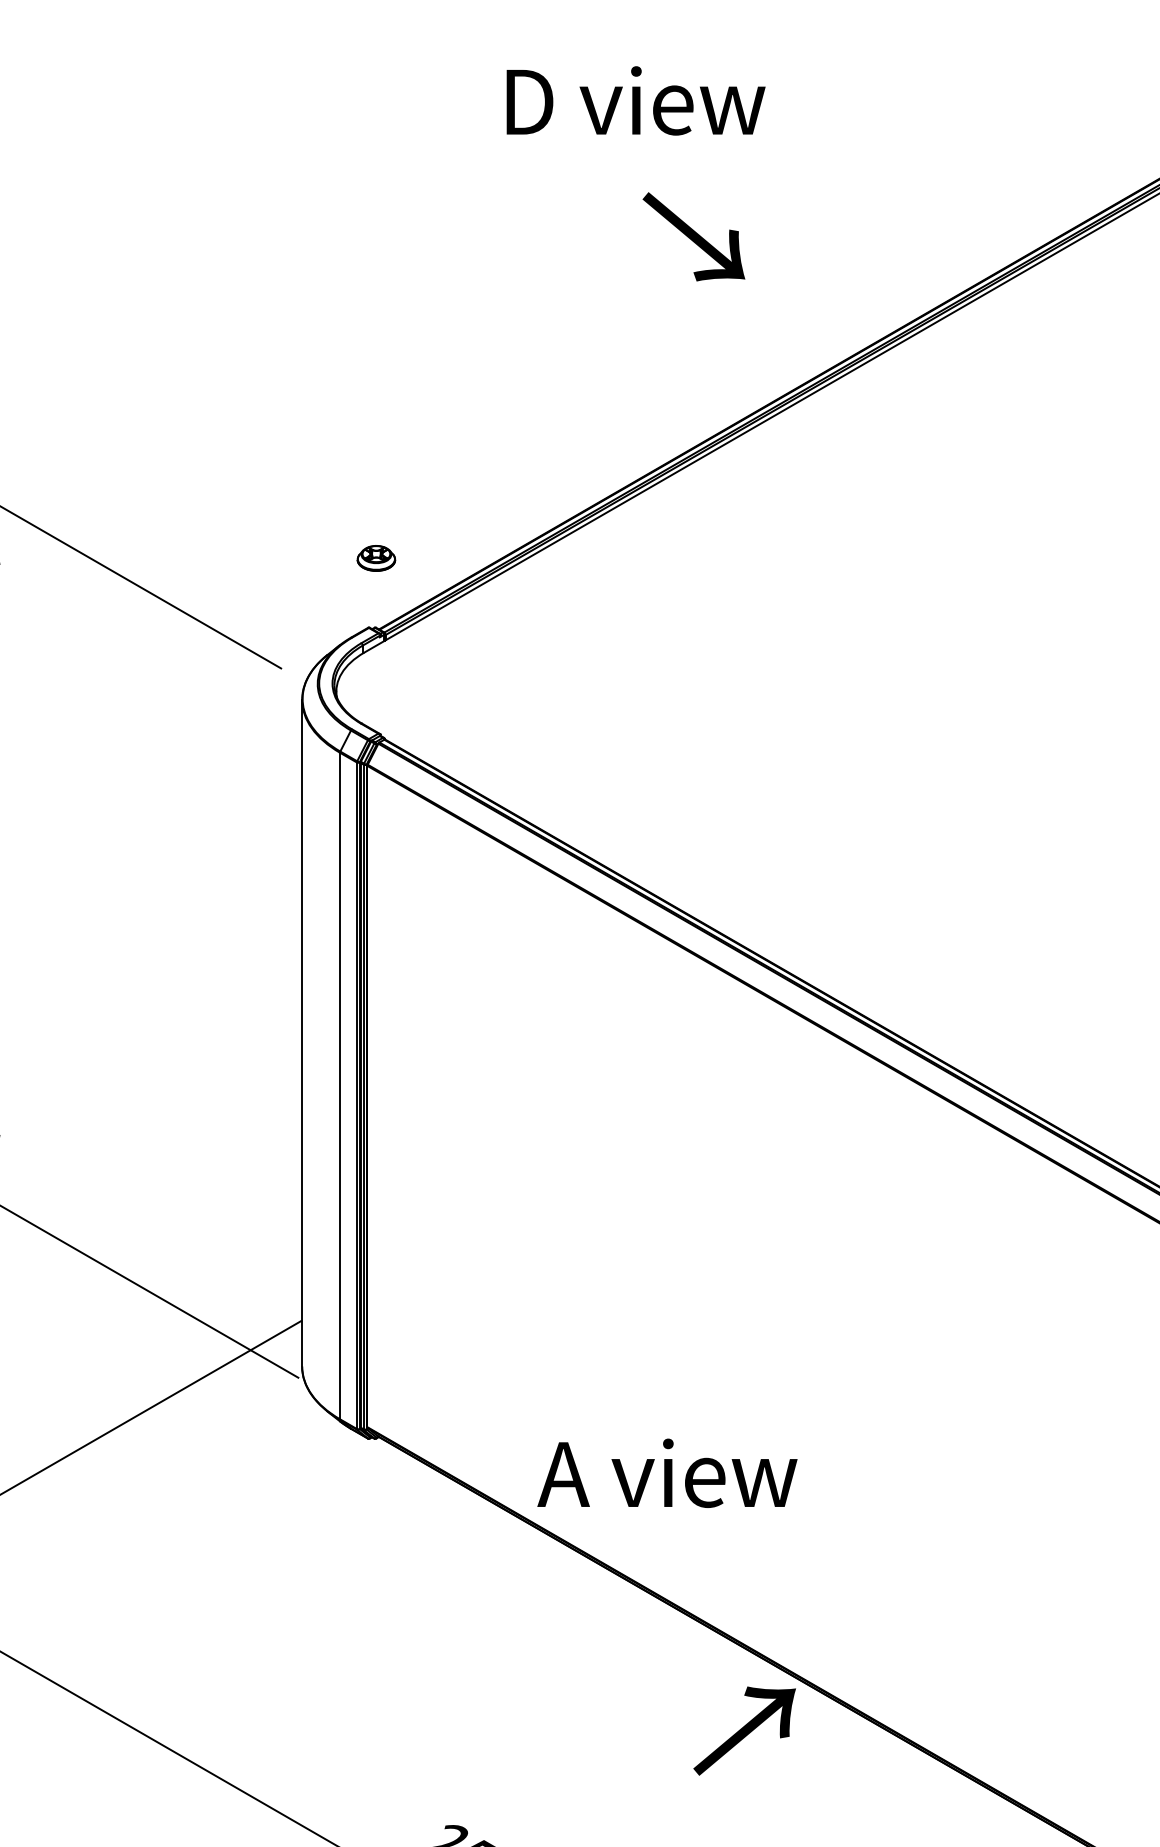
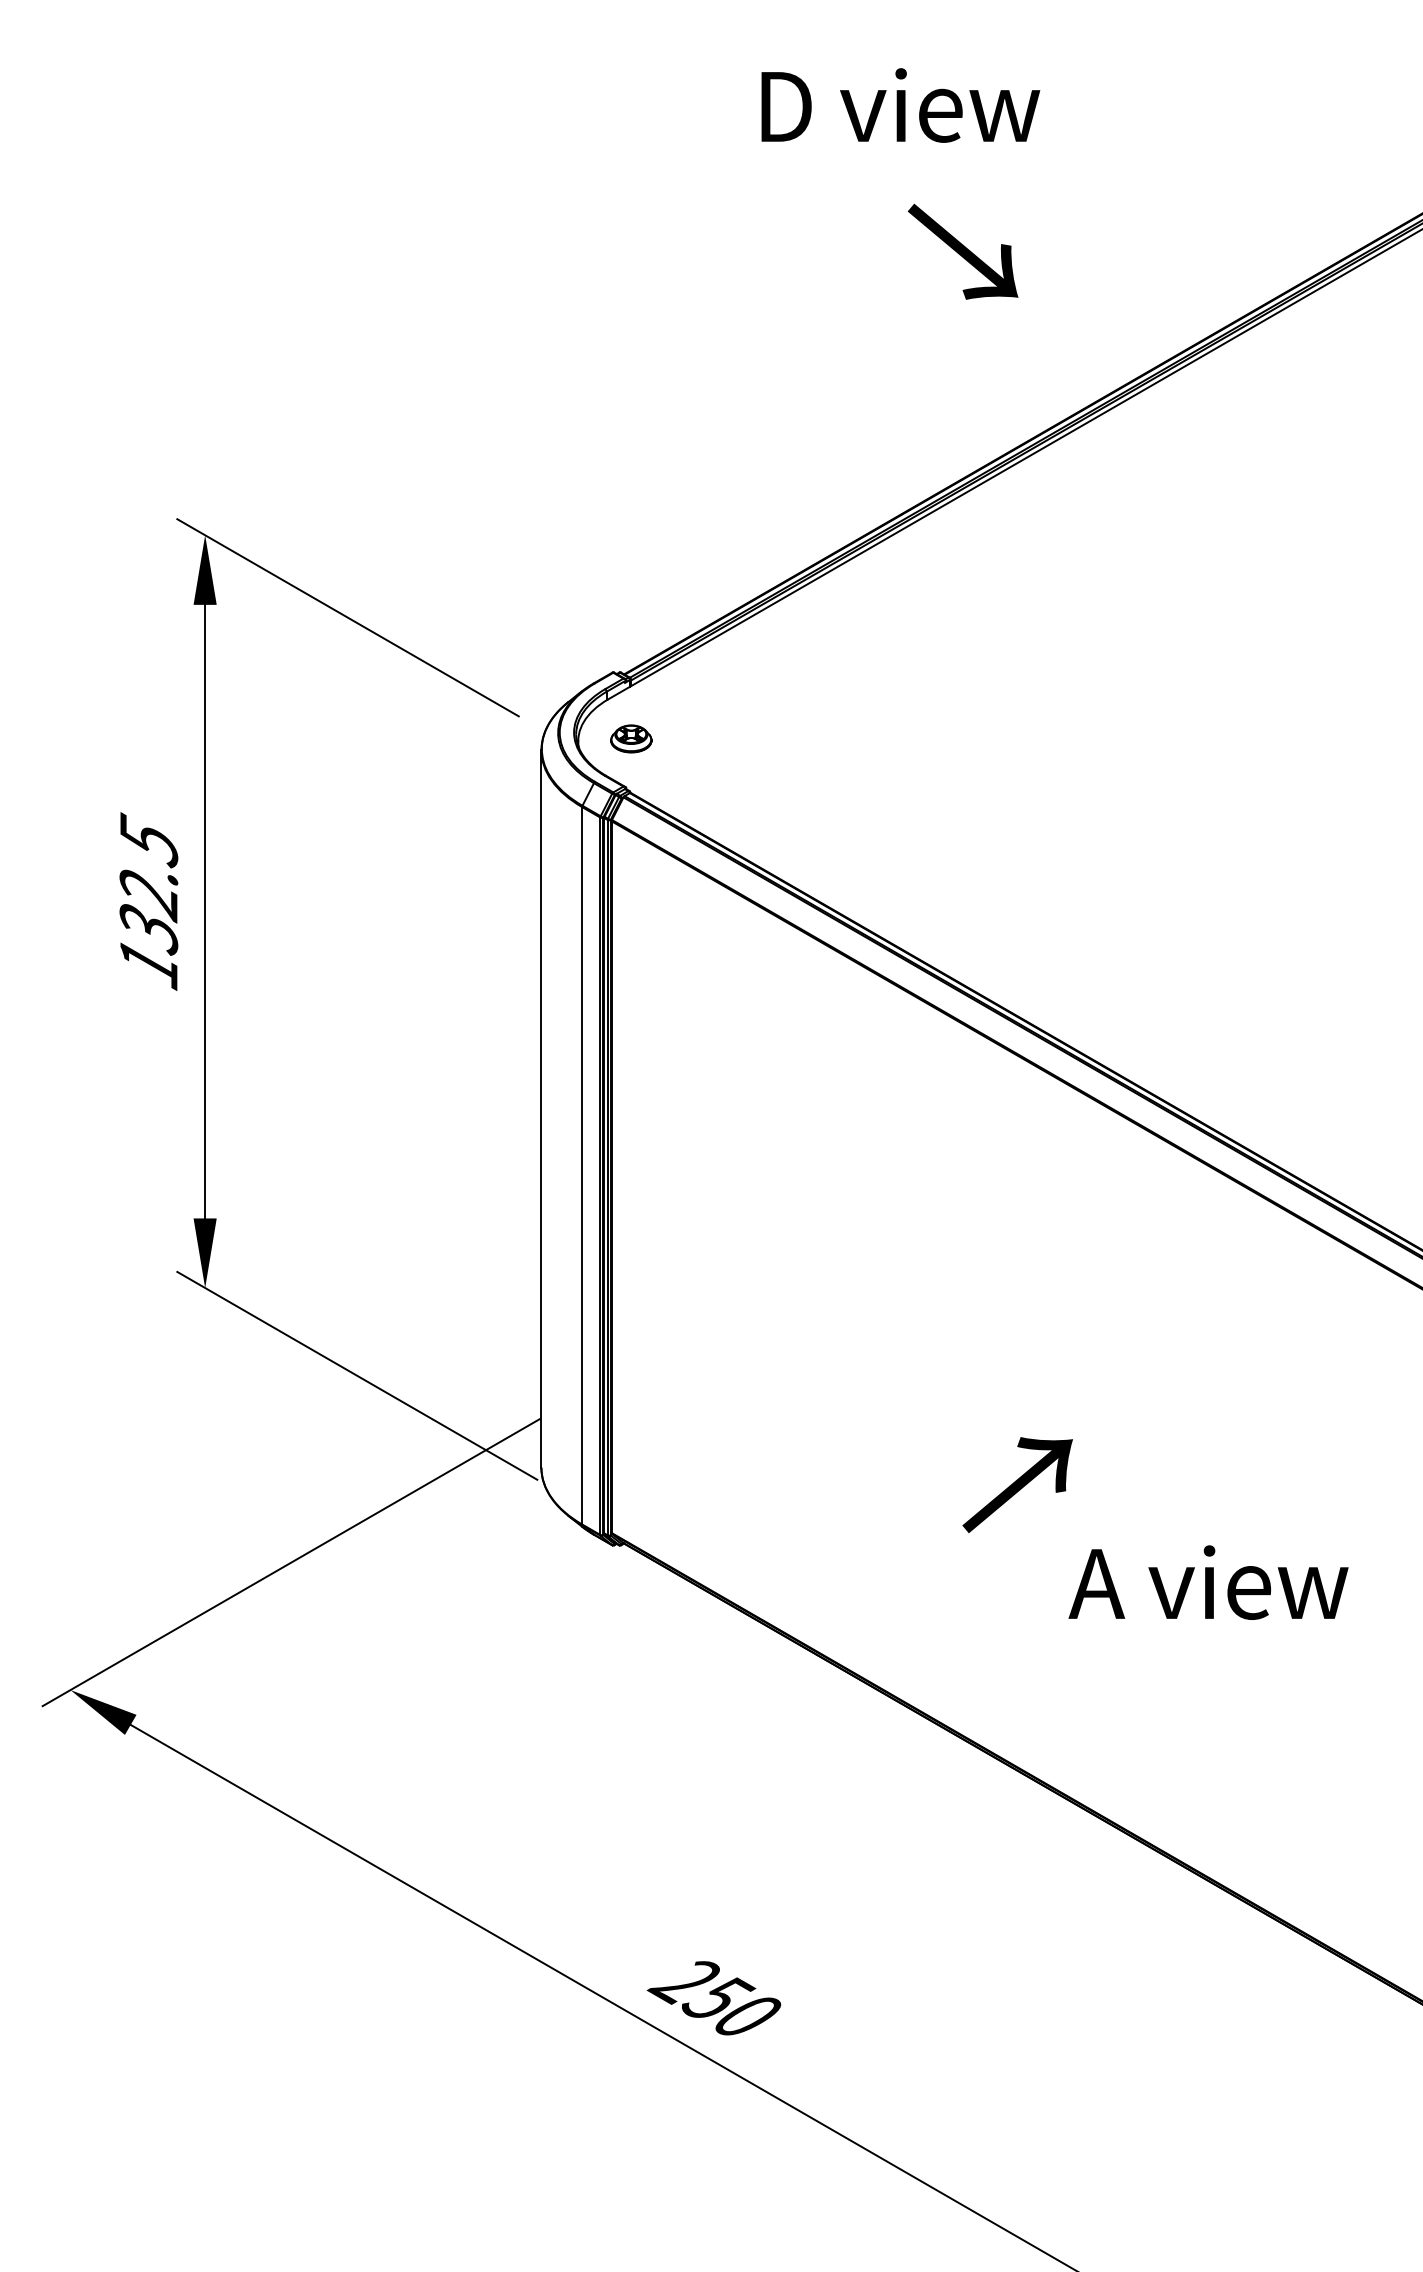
part: (376, 558) -> (631, 738), moved
text: (667, 1473) -> (1208, 1582), moved
text: (744, 1730) -> (1017, 1484), moved

